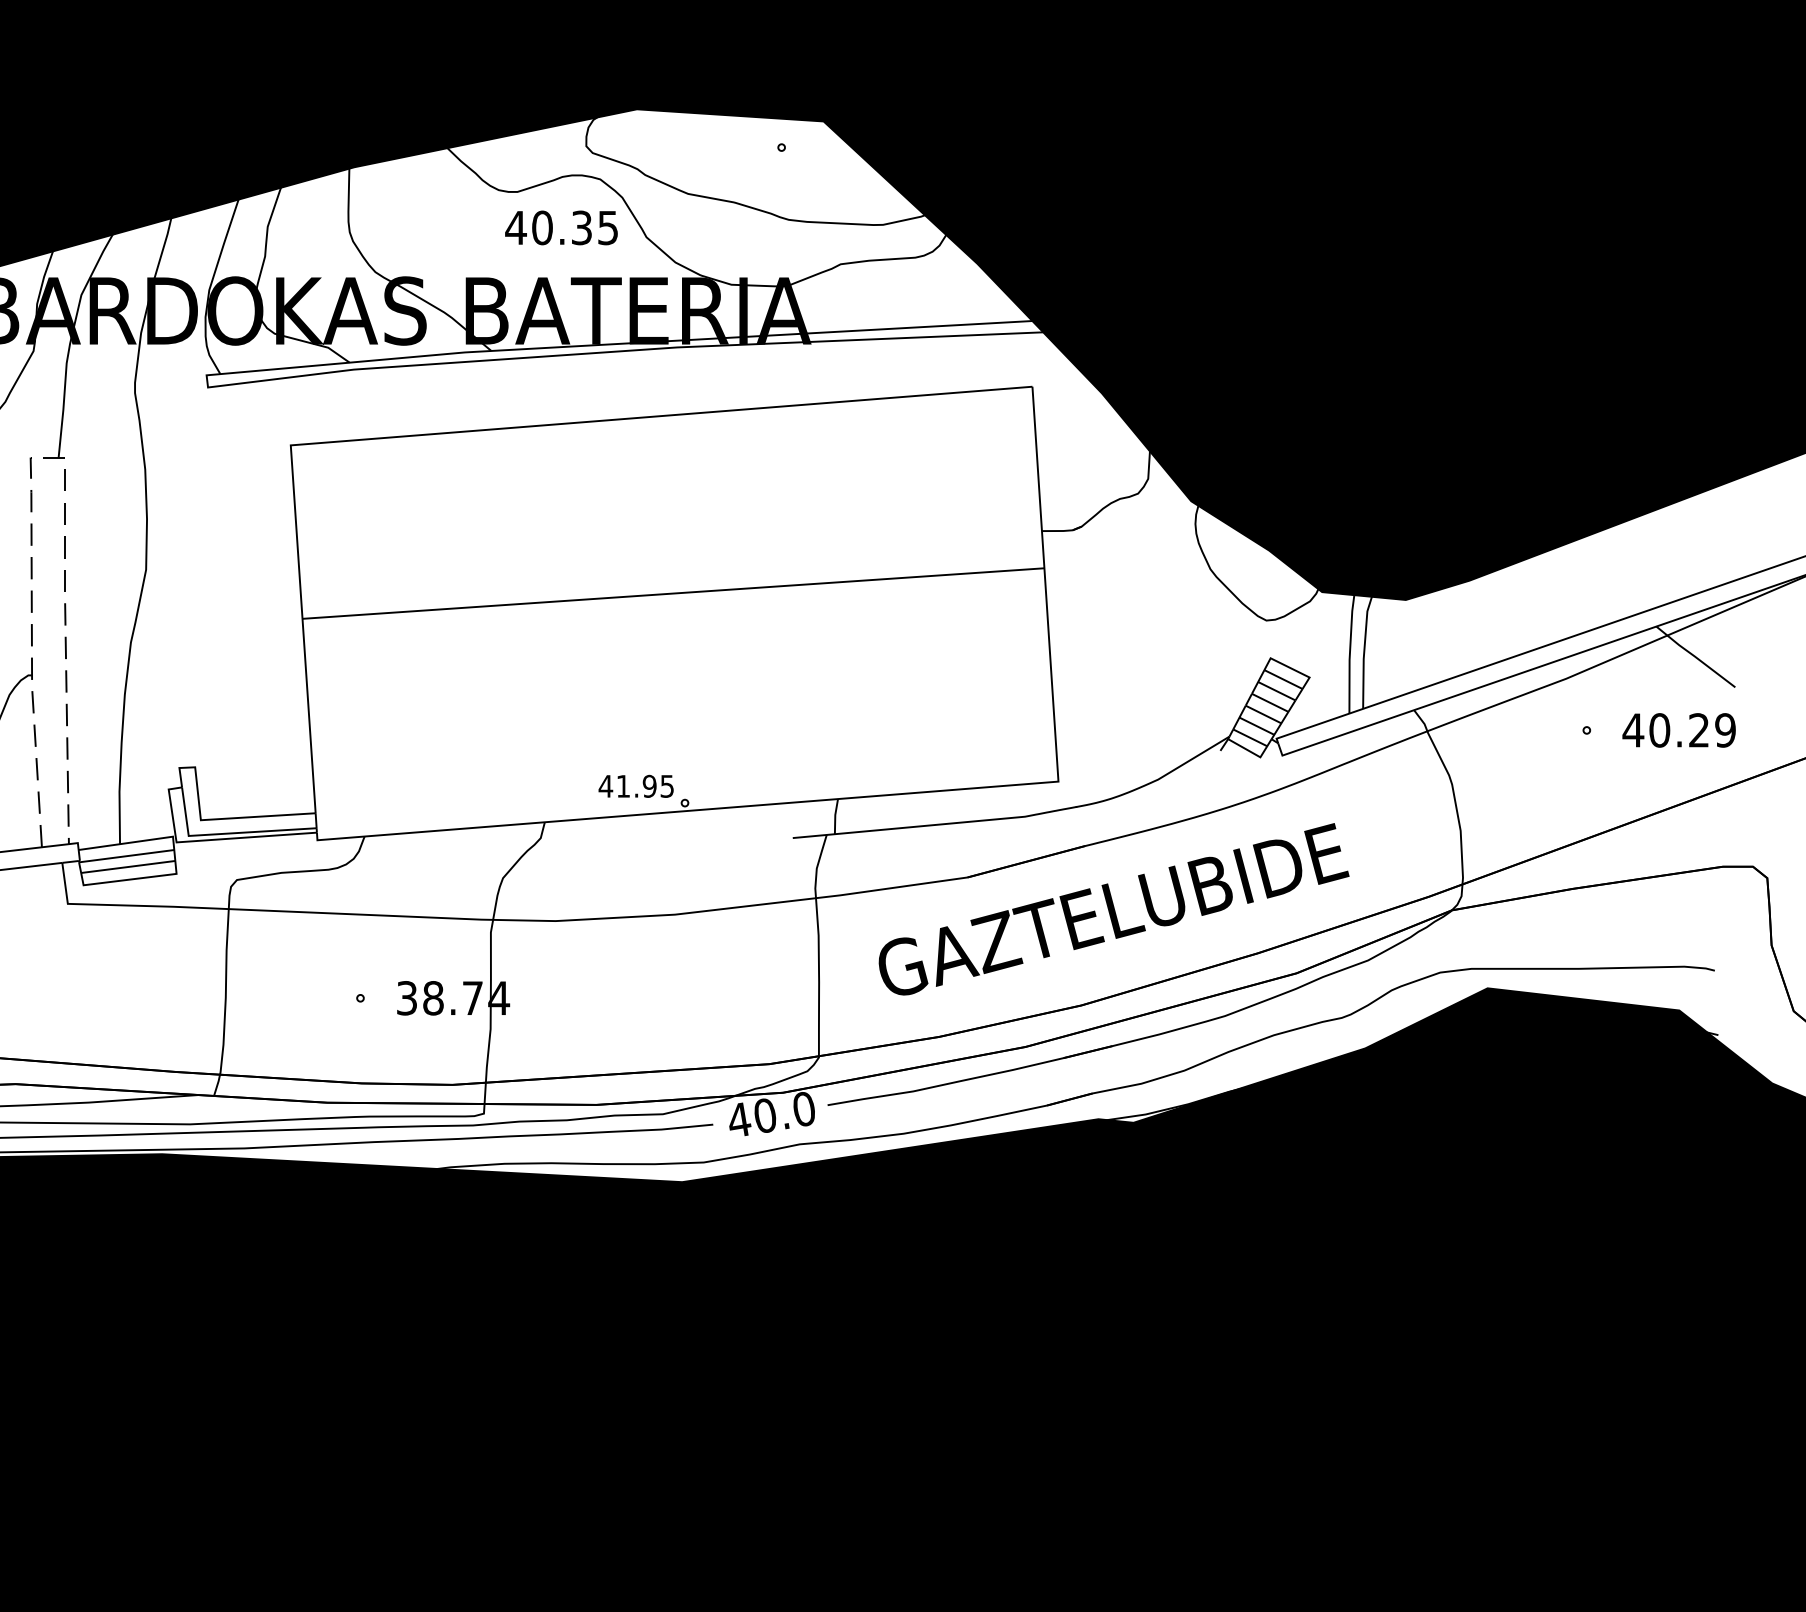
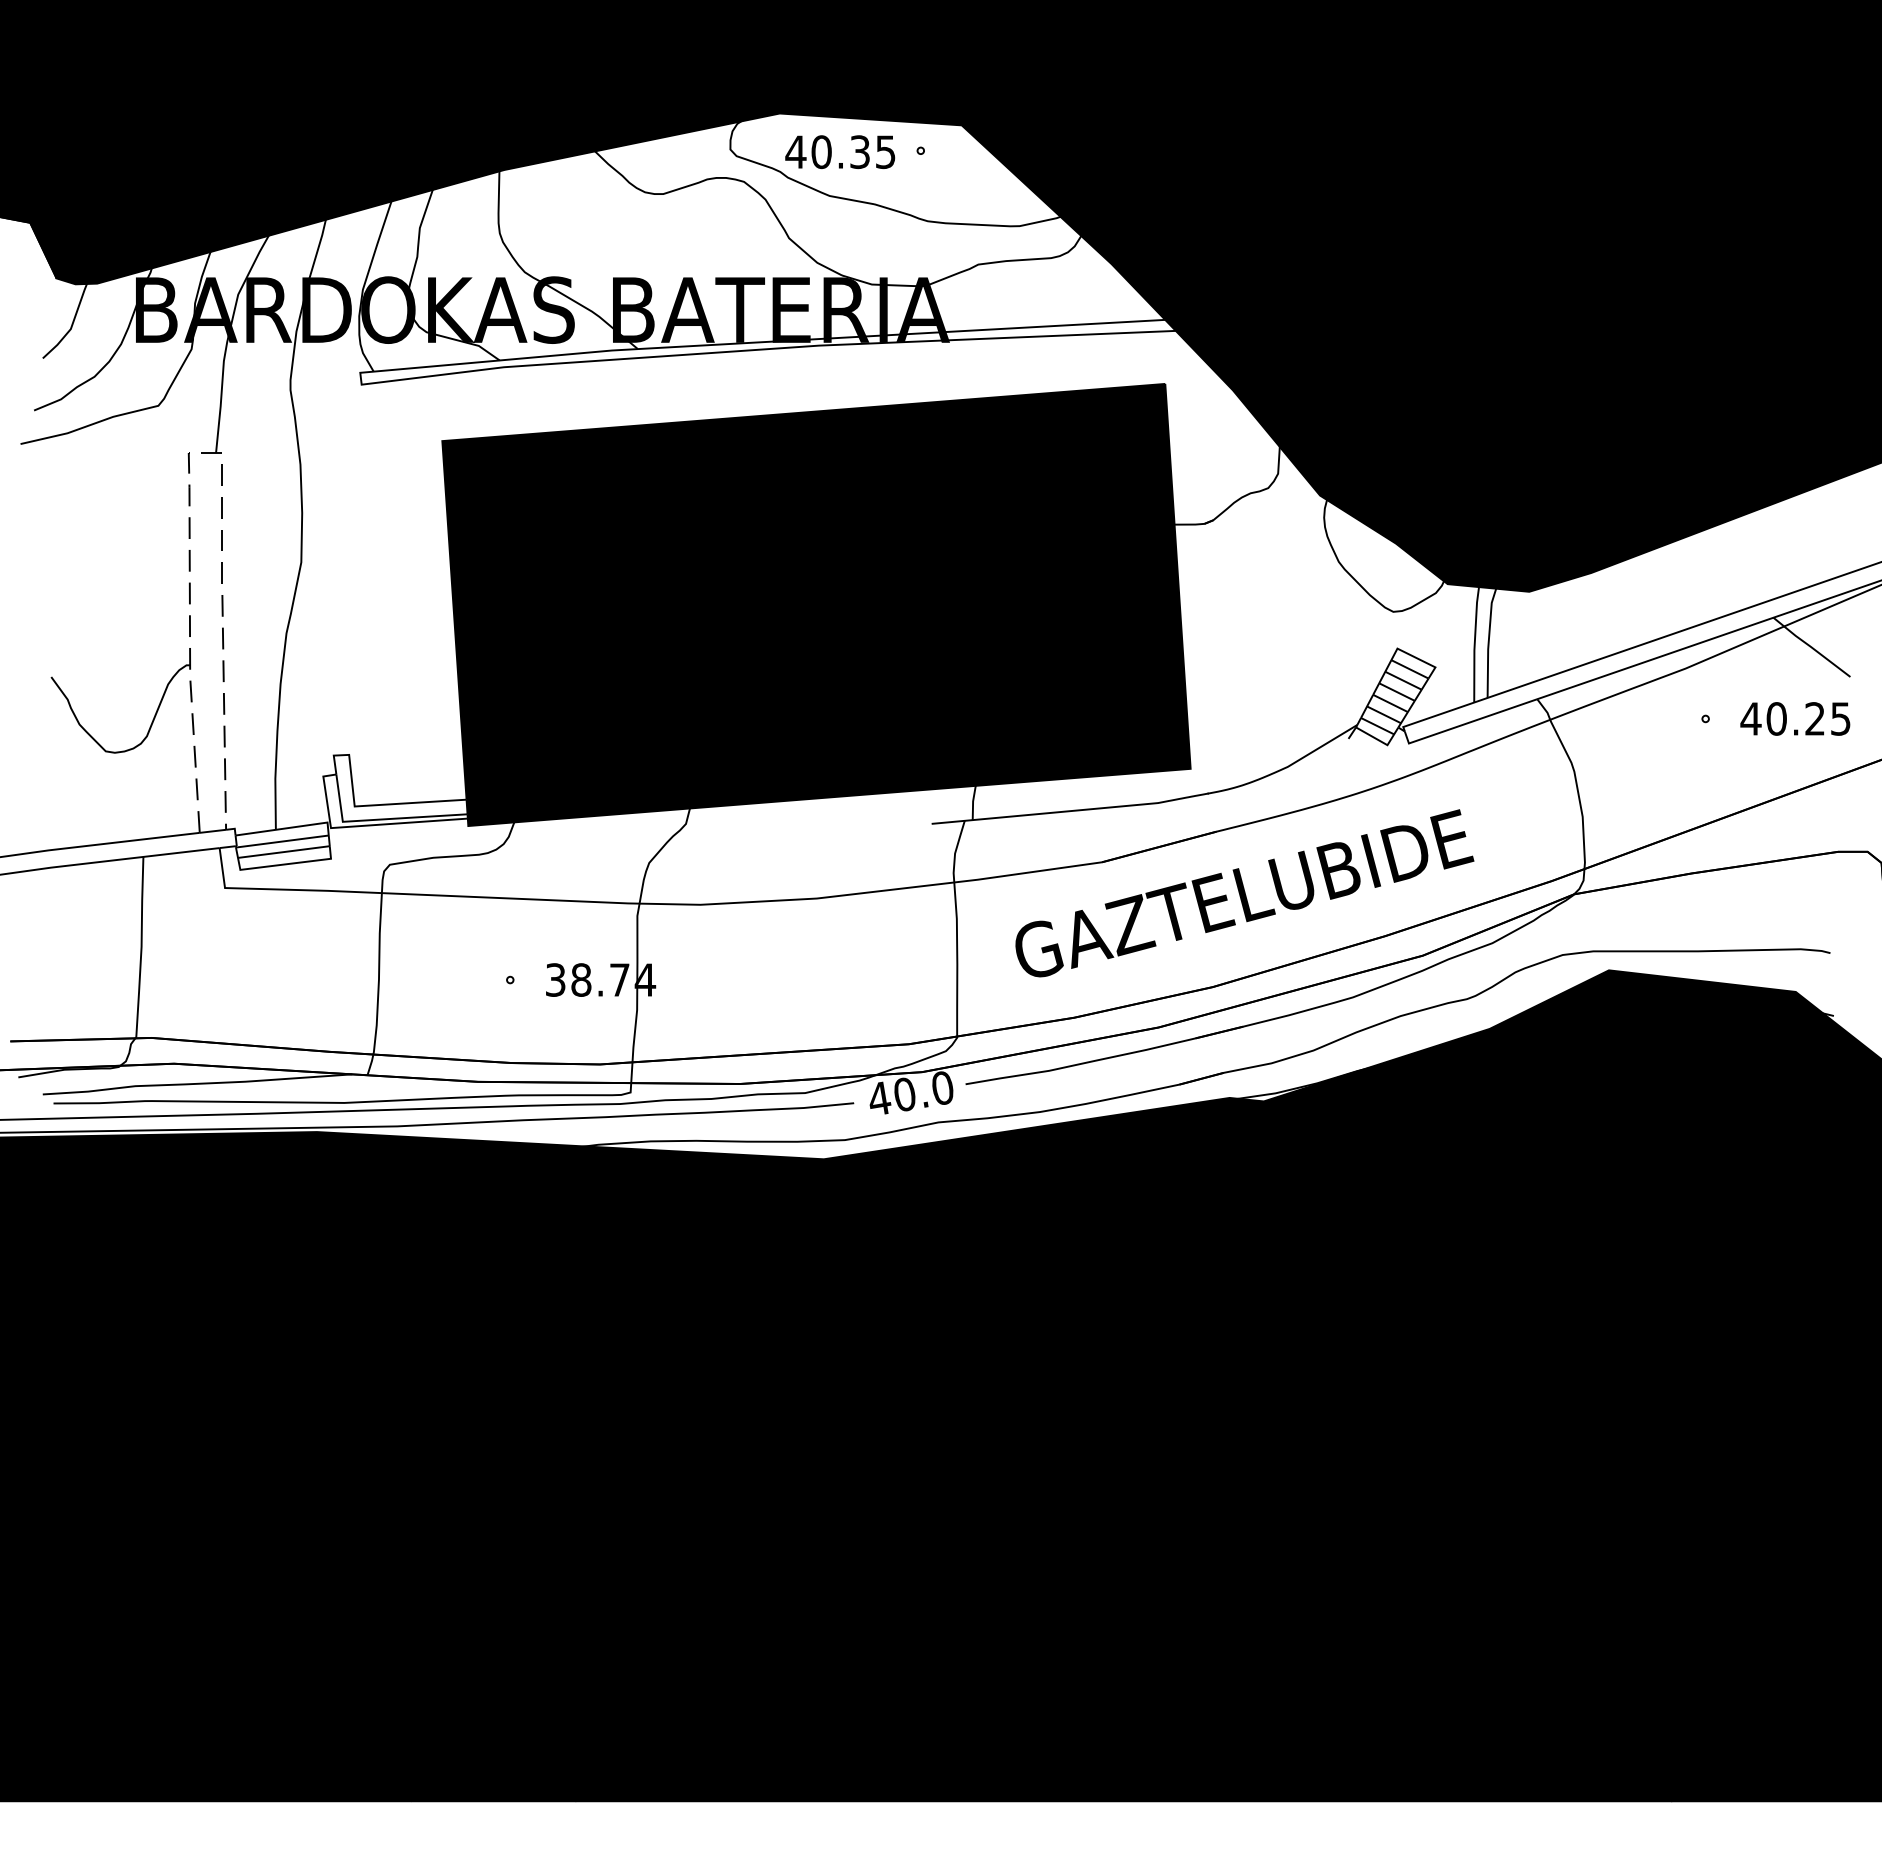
text: (561, 227) -> (840, 151), moved
fill: (674, 613) -> (816, 604), added
text: (1725, 729) -> (1840, 718), 40.29 -> 40.25

